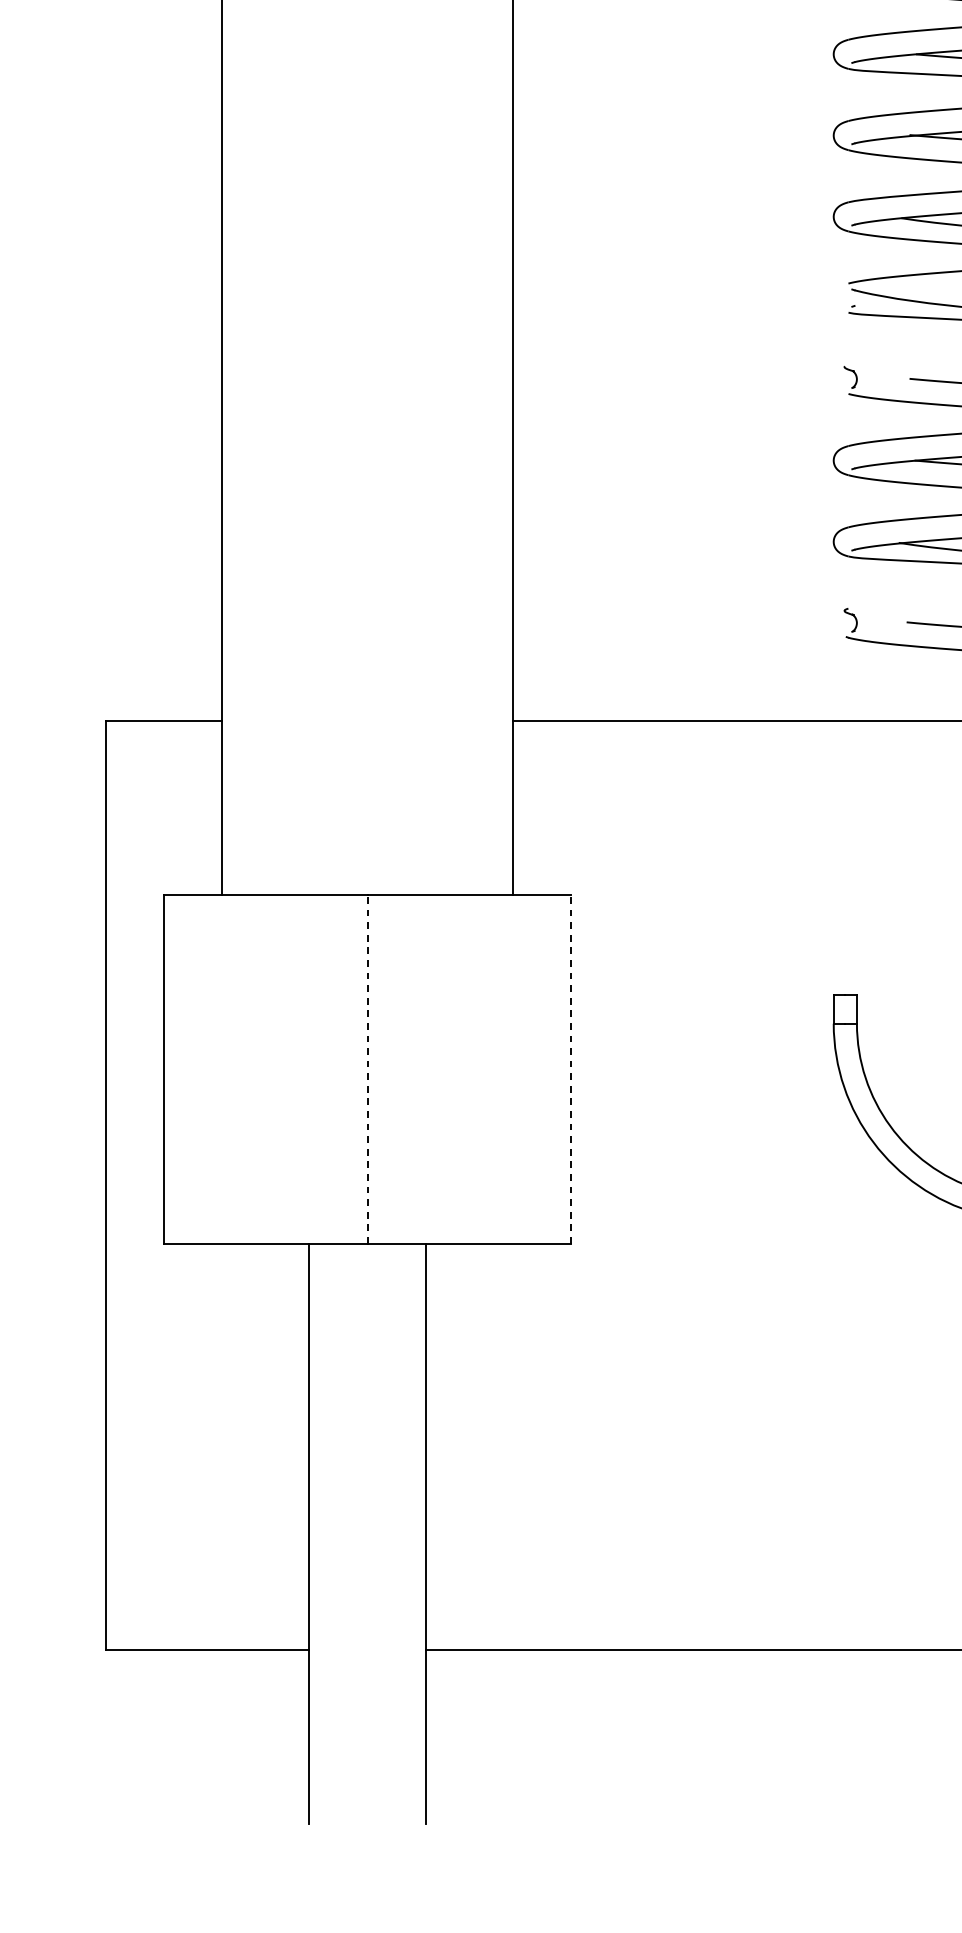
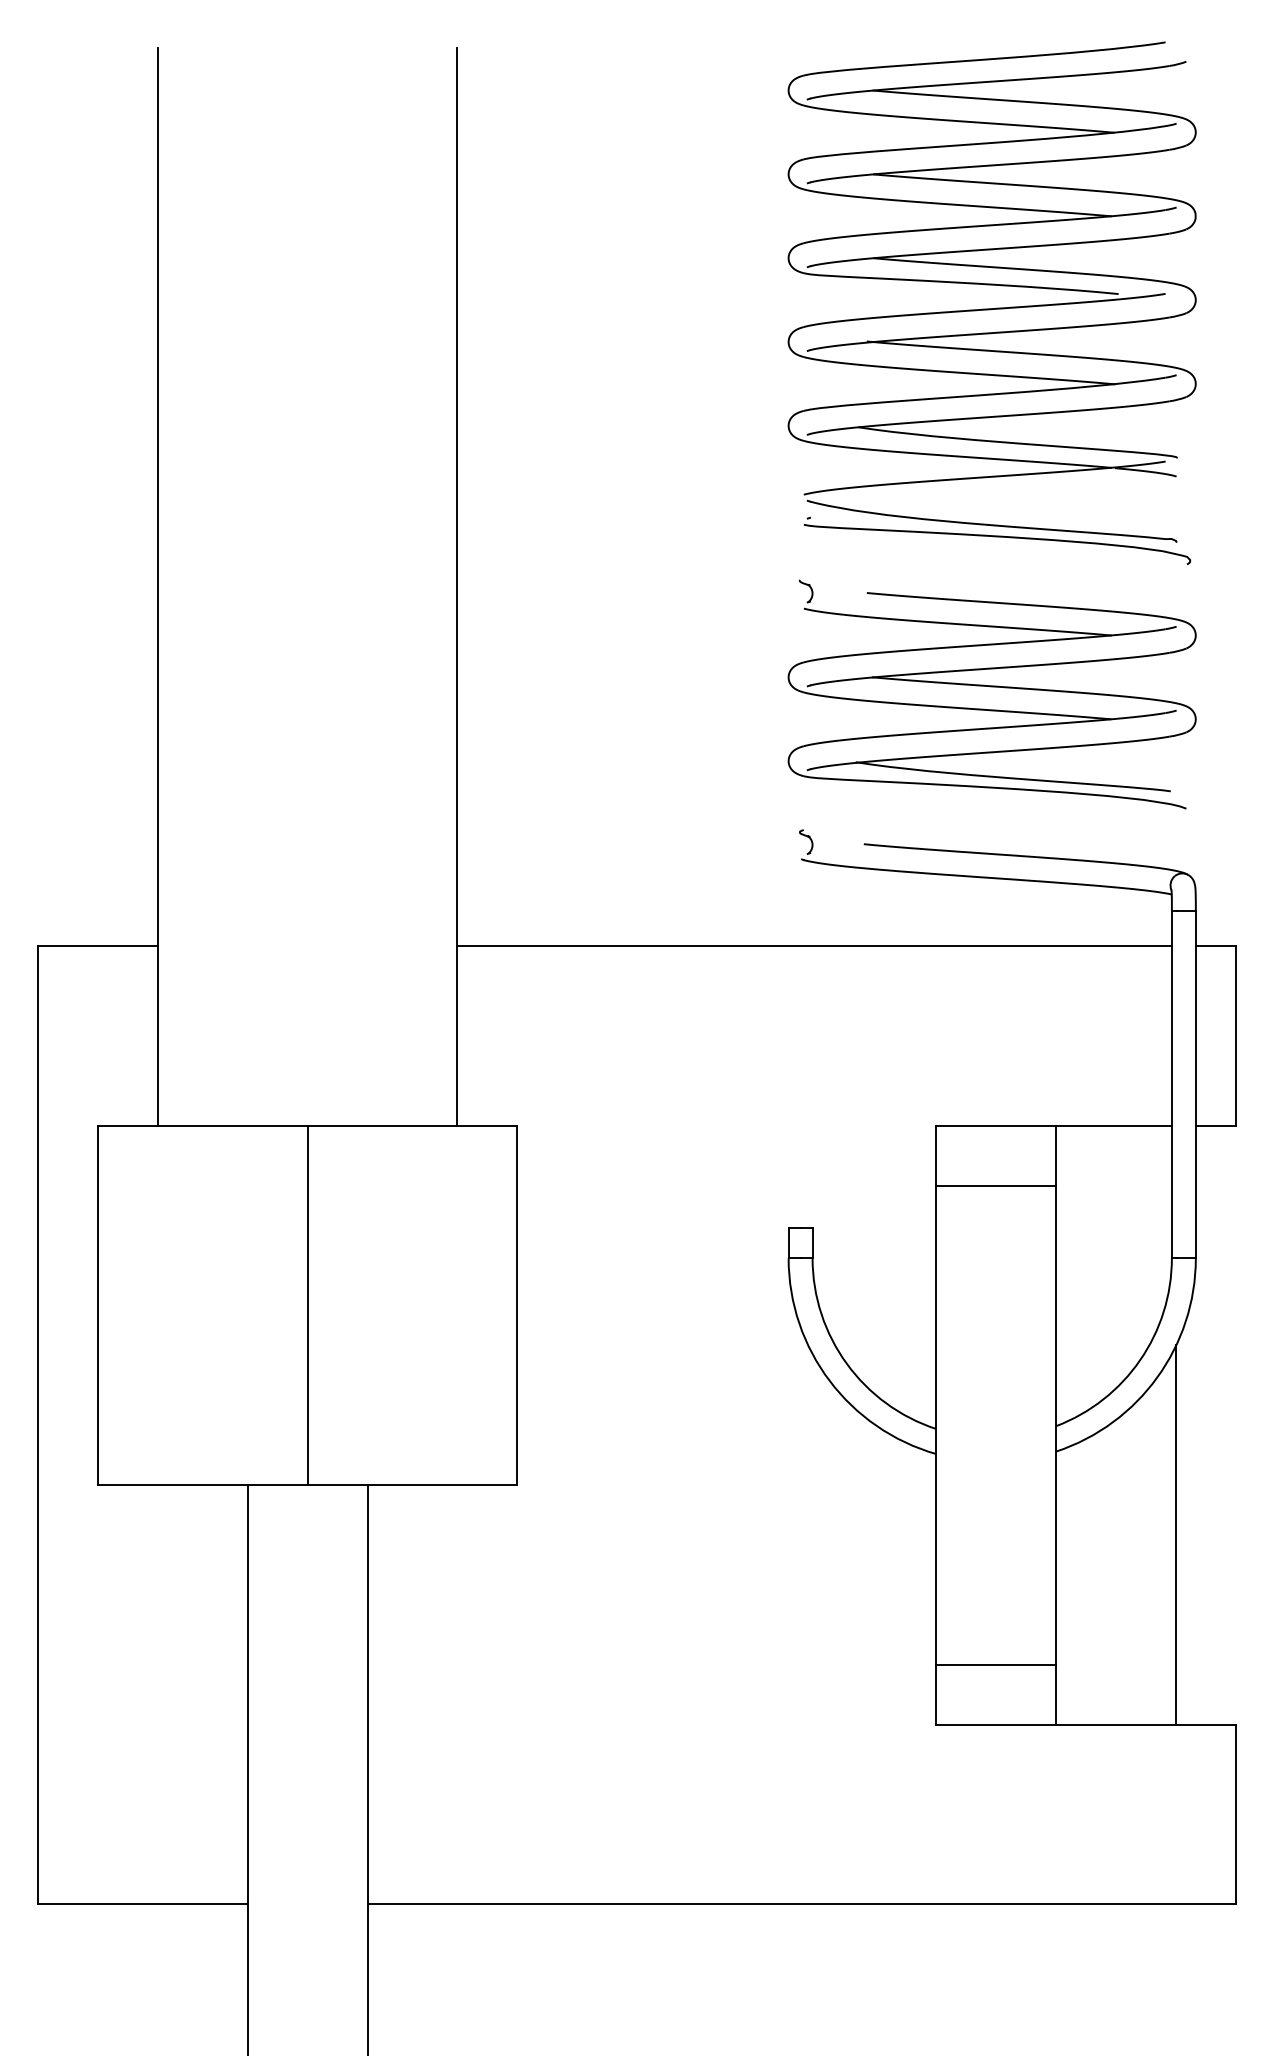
line: (367, 1069) -> (307, 1305), dashed -> solid
line: (570, 1069) -> (517, 1305), dashed -> solid

